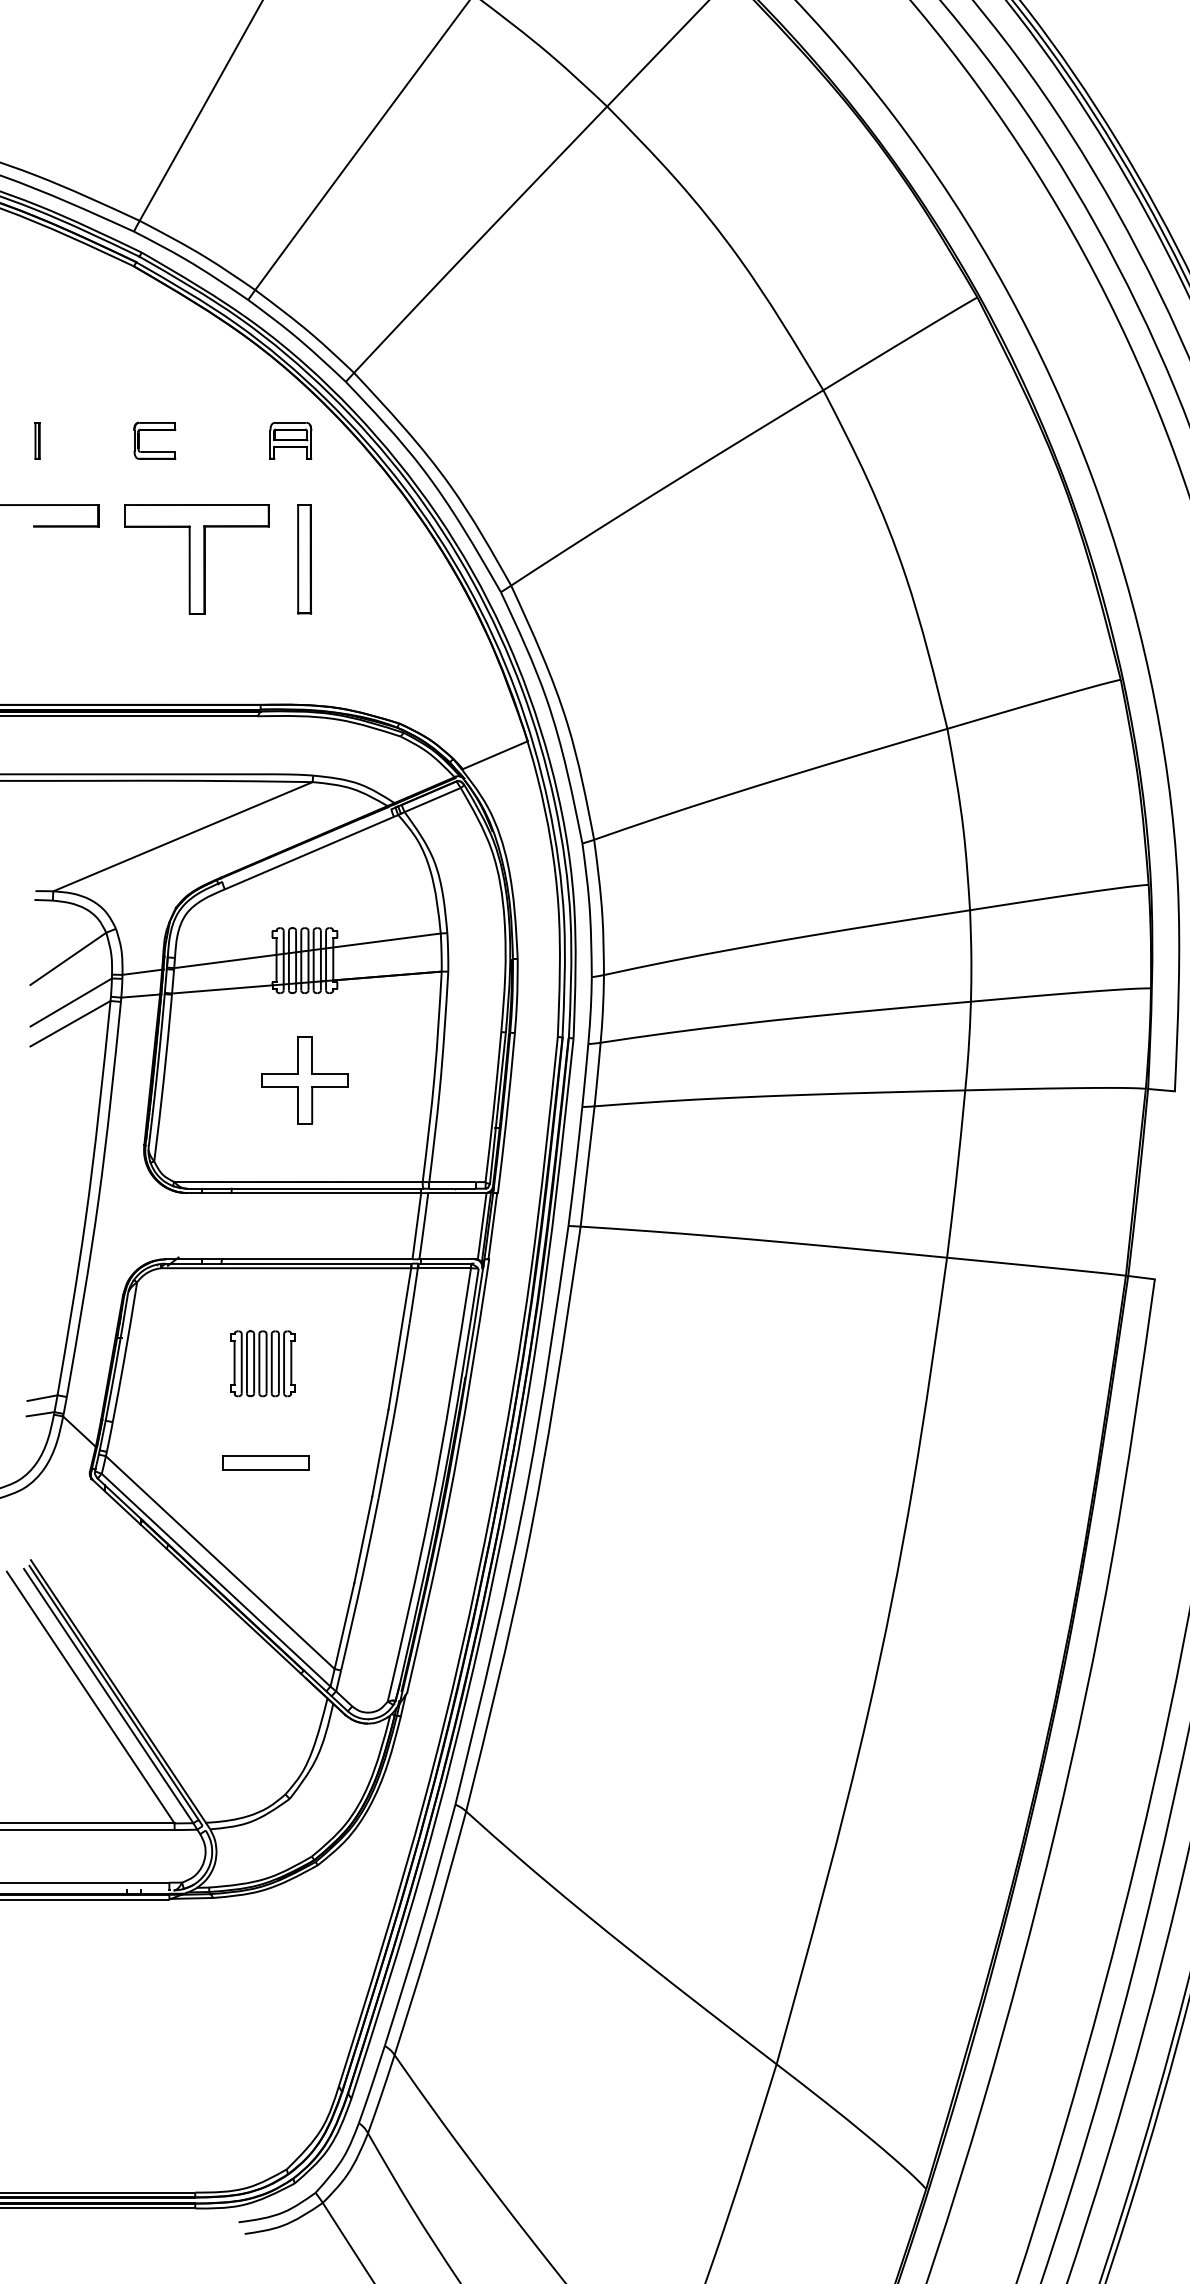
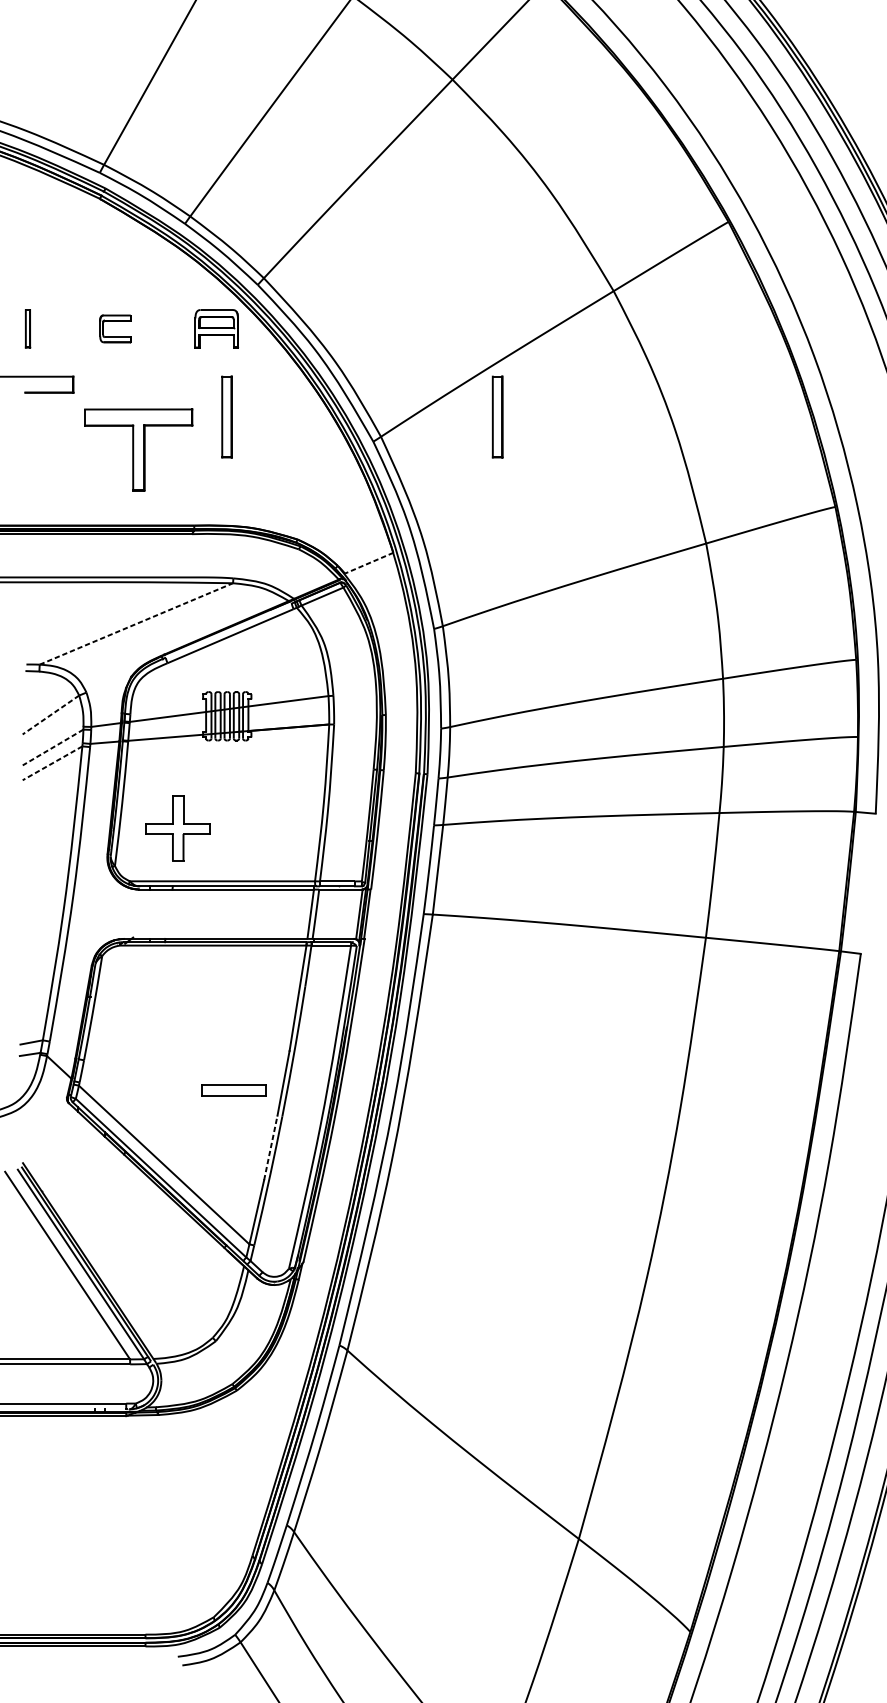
part: (37, 440) -> (27, 328), size x1.4
part: (290, 440) -> (216, 328), size x1.4
part: (196, 559) -> (138, 450), moved
part: (667, 559) -> (497, 417), added
line: (494, 755) -> (368, 563), solid -> dashed
line: (183, 836) -> (136, 623), solid -> dashed
line: (67, 959) -> (50, 715), solid -> dashed
line: (70, 1002) -> (52, 747), solid -> dashed
line: (70, 1023) -> (52, 763), solid -> dashed
part: (304, 1080) -> (177, 828), moved
part: (262, 1363) -> (195, 1016), removed
part: (265, 1462) -> (233, 1090), moved
line: (363, 1539) -> (270, 1147), solid -> dashed

